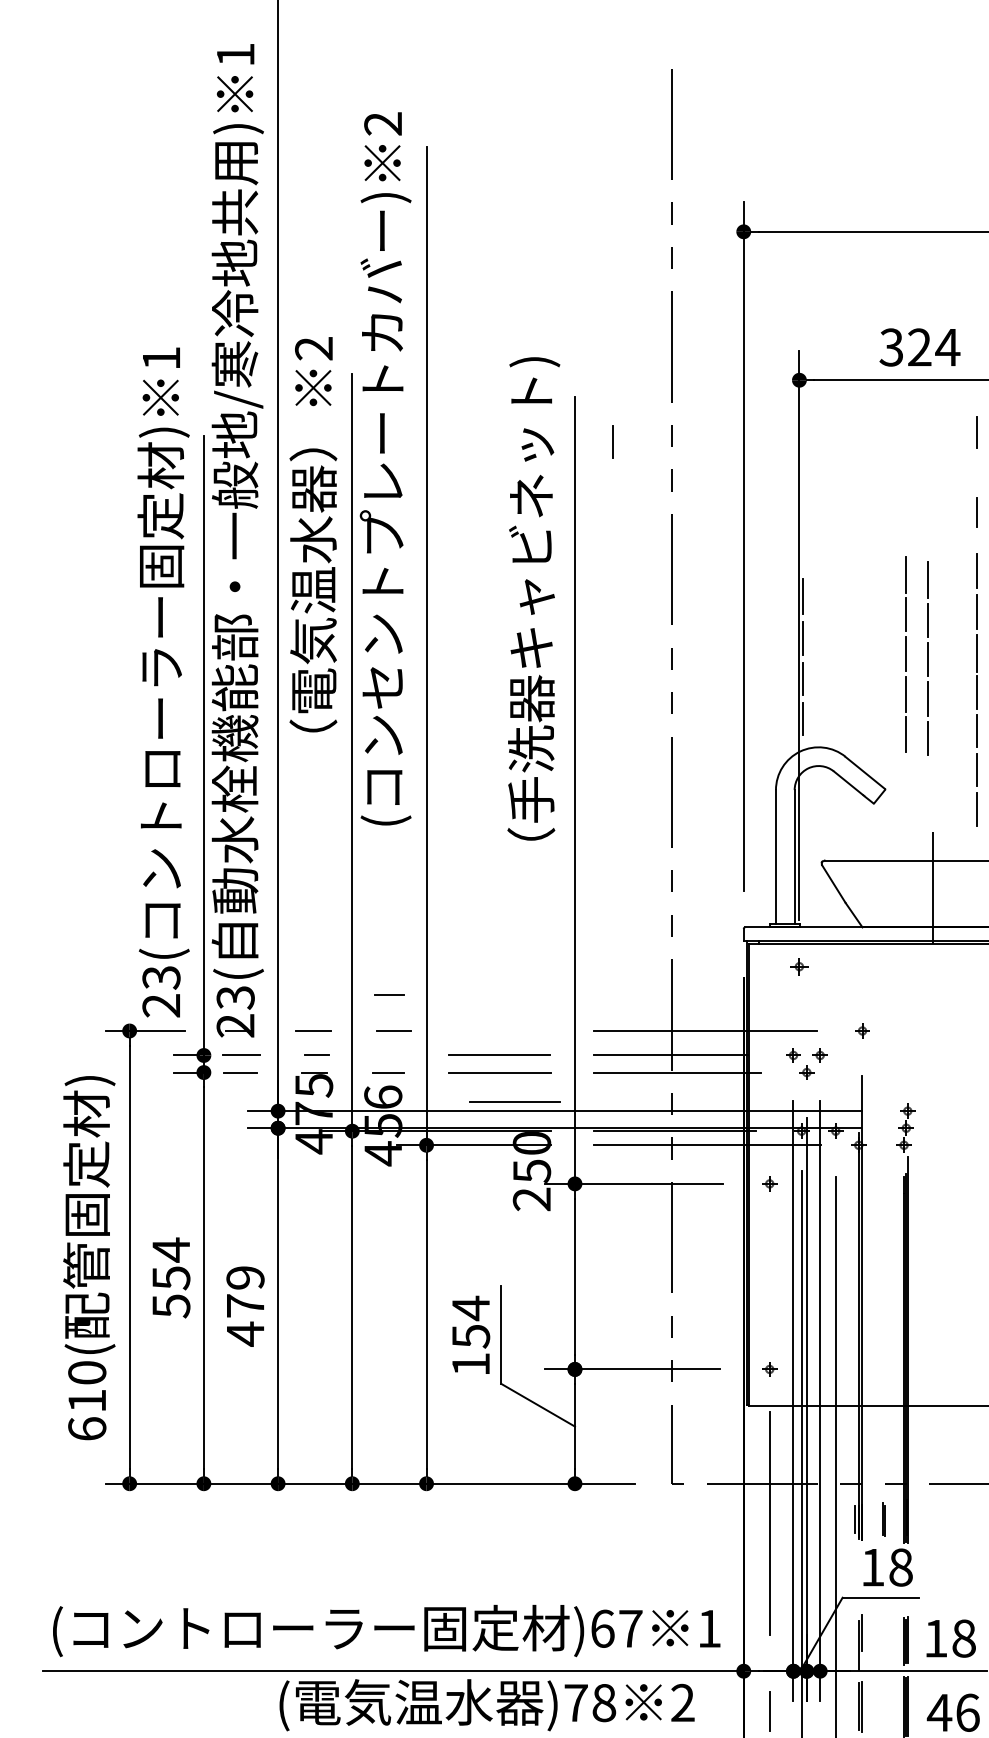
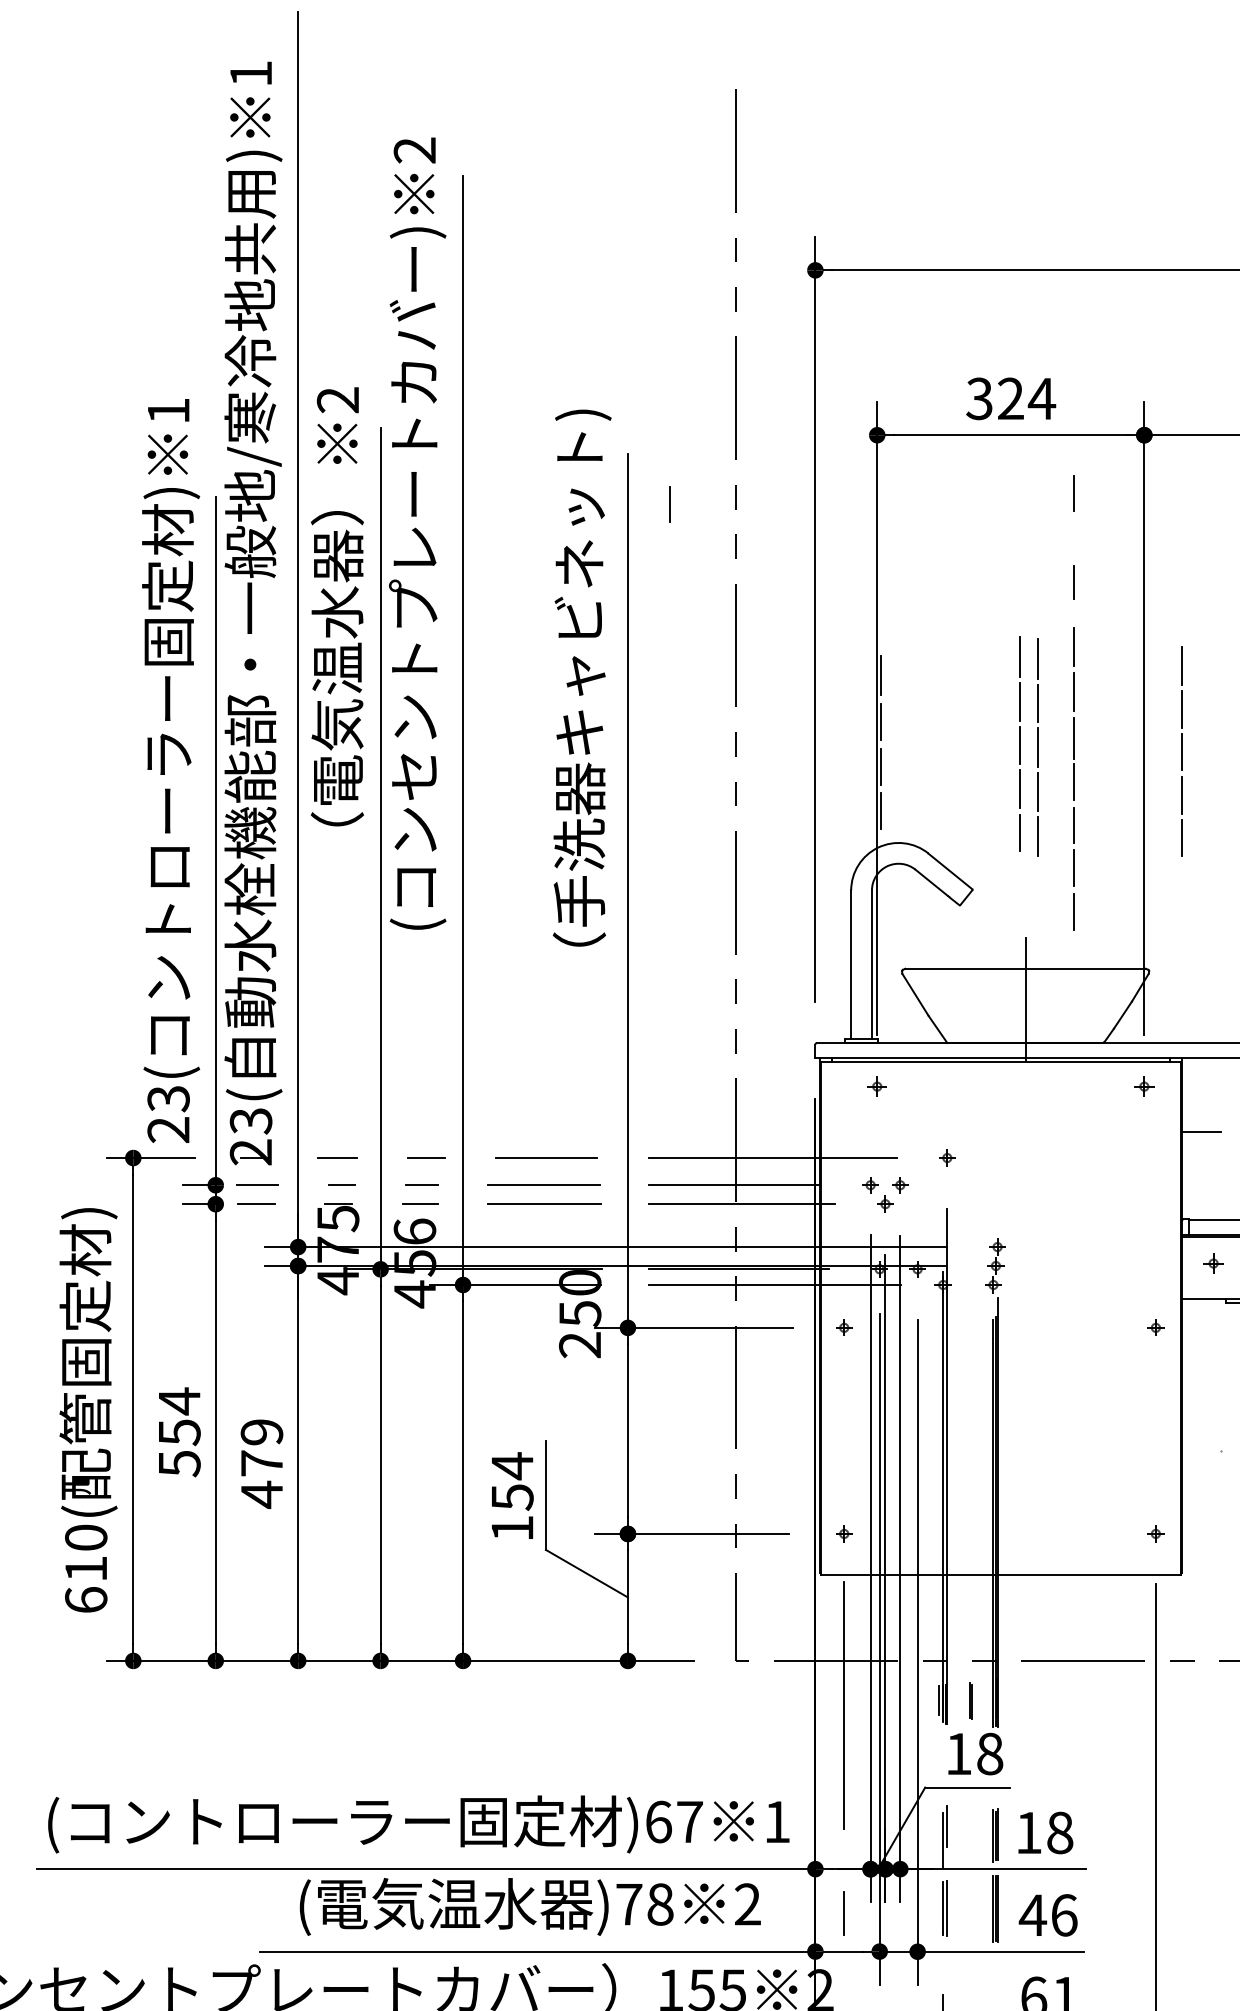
line: (905, 654) -> (1037, 747), moved
line: (389, 994) -> (421, 1184), moved
line: (515, 1101) -> (546, 1157), moved

